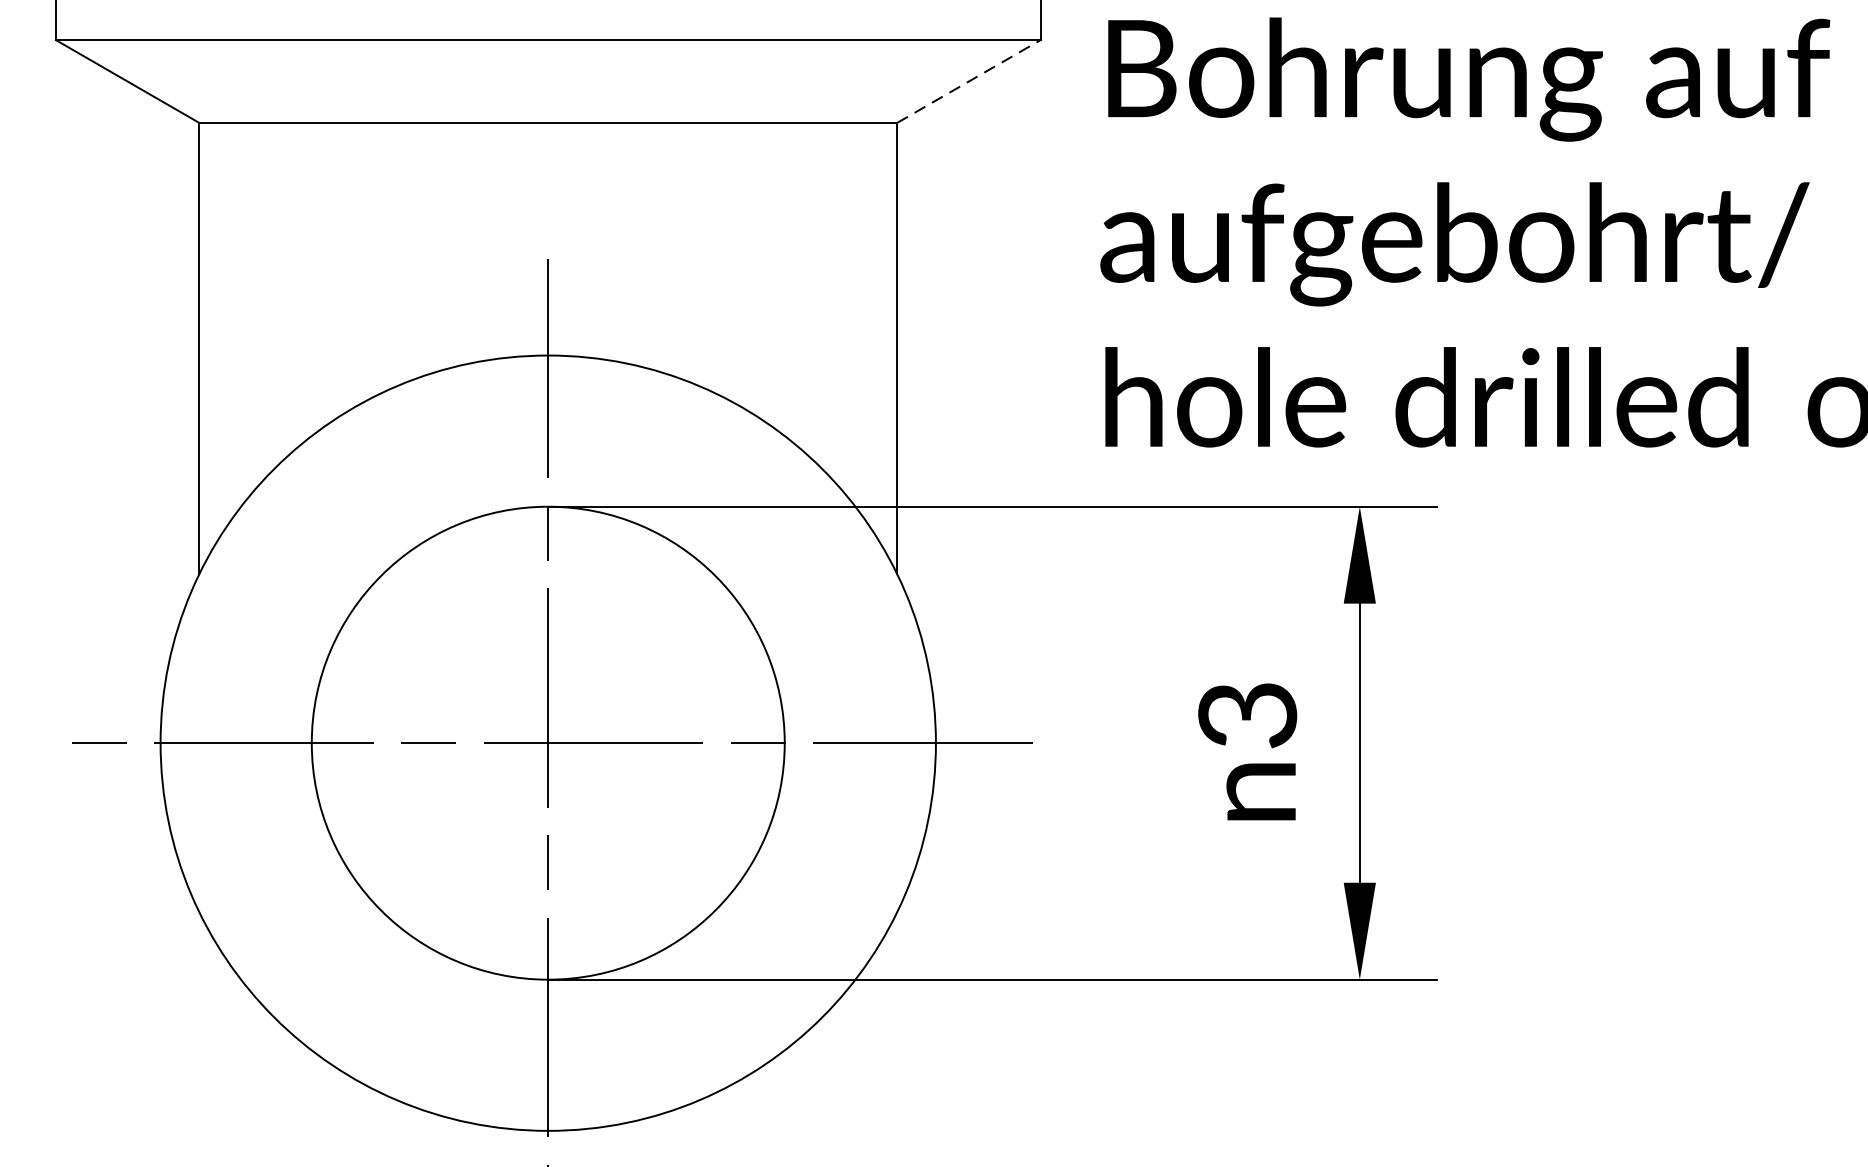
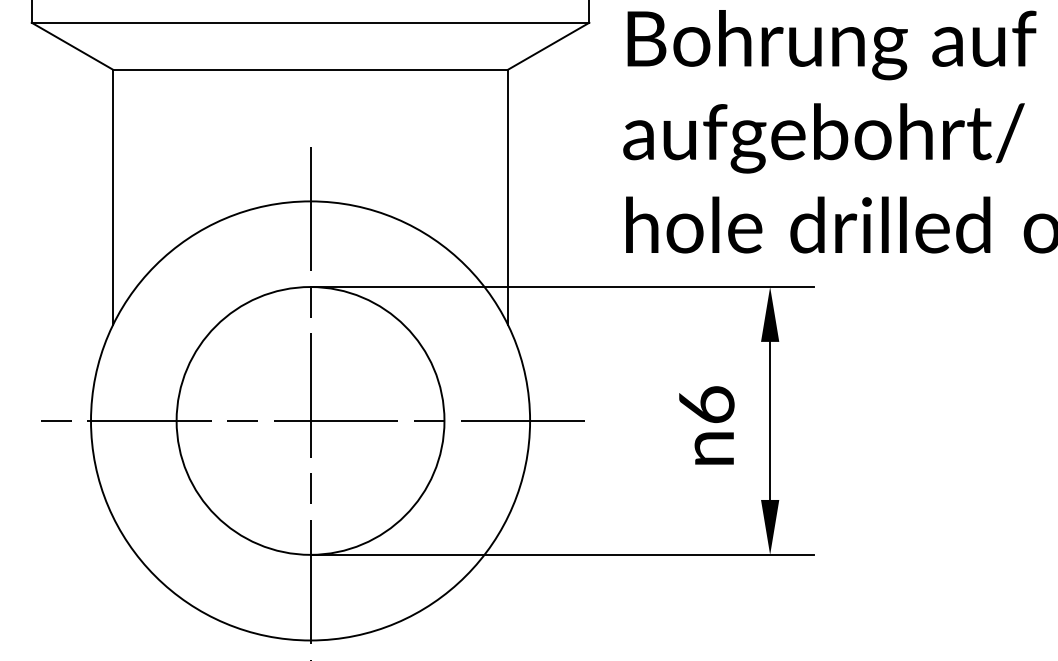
line: (968, 82) -> (548, 46), dashed -> solid
text: (1247, 714) -> (706, 404), 3 -> 6

